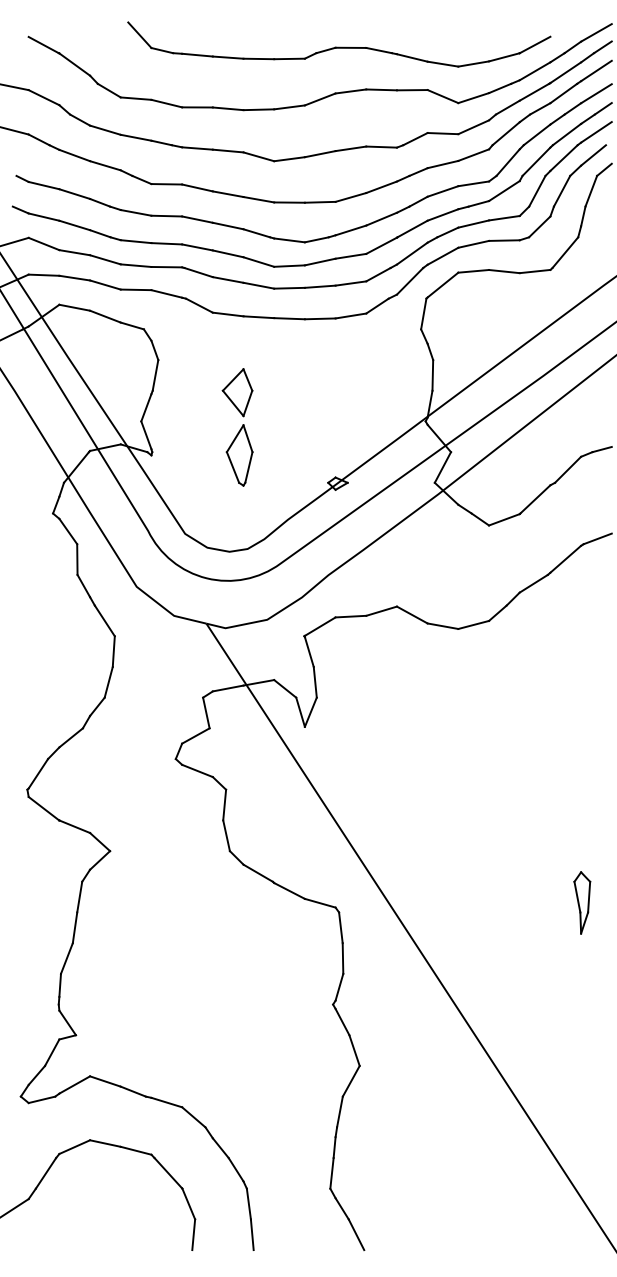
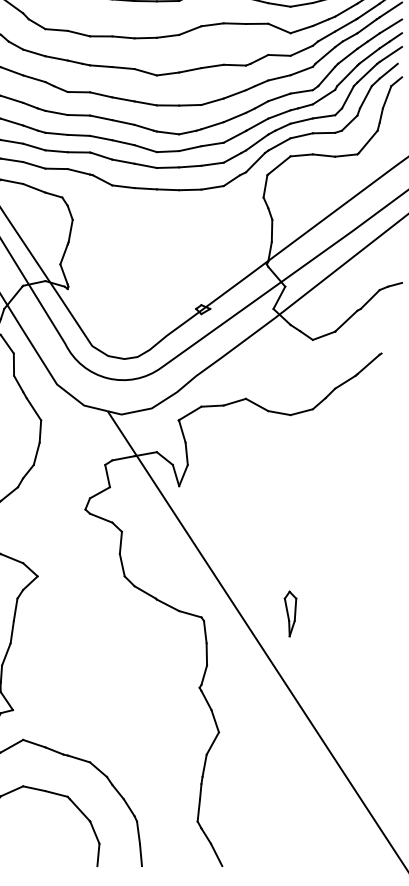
part: (237, 427) -> (130, 268), removed
line: (597, 538) -> (391, 349), removed
part: (582, 902) -> (290, 613), moved

